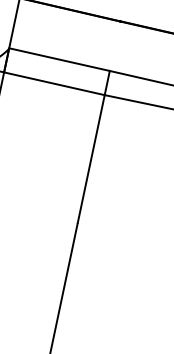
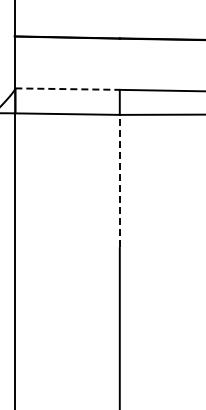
line: (60, 60) -> (68, 89), solid -> dashed
line: (91, 158) -> (119, 180), solid -> dashed

